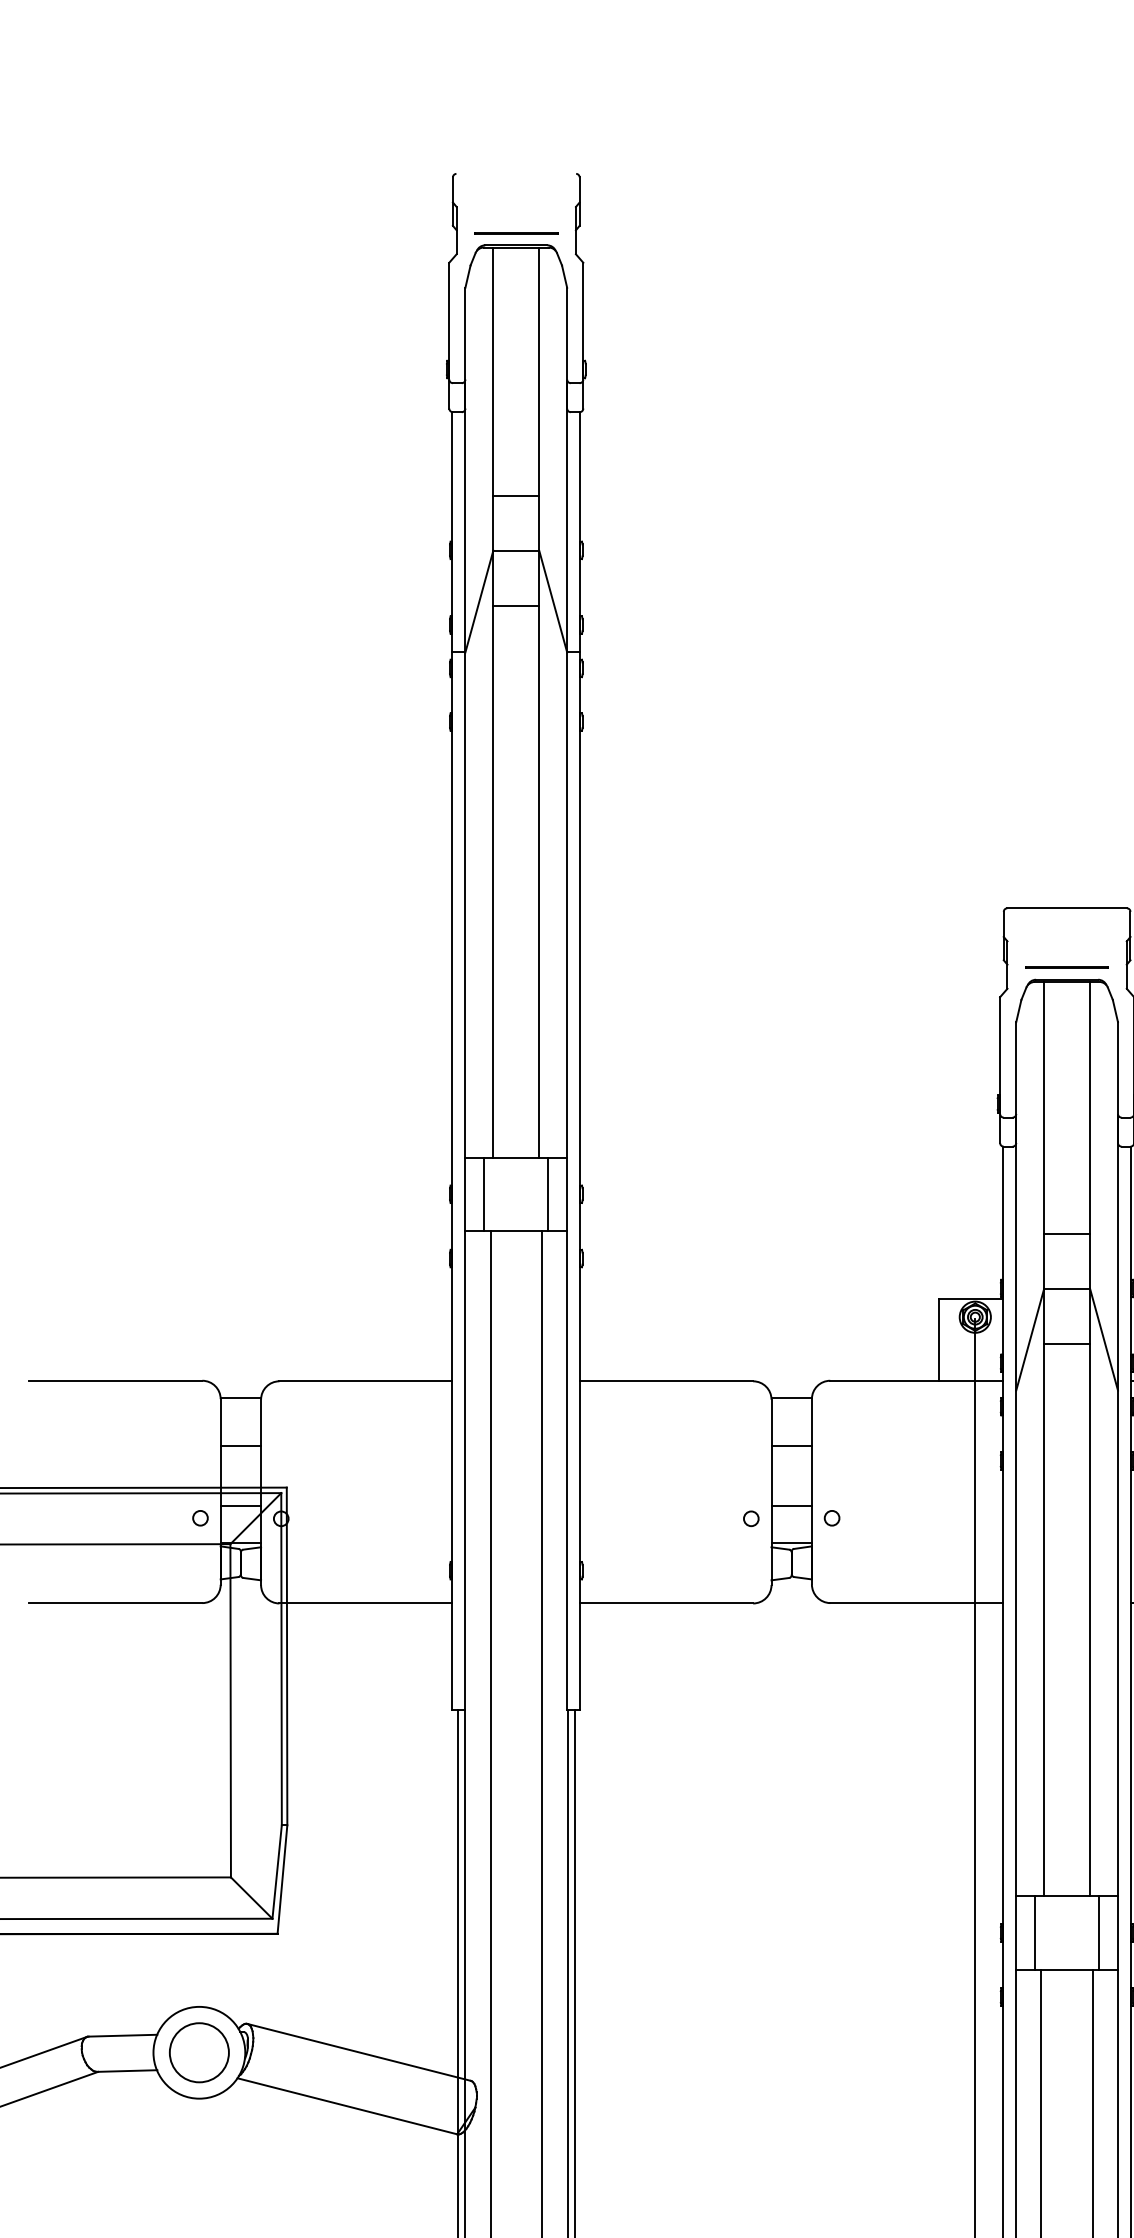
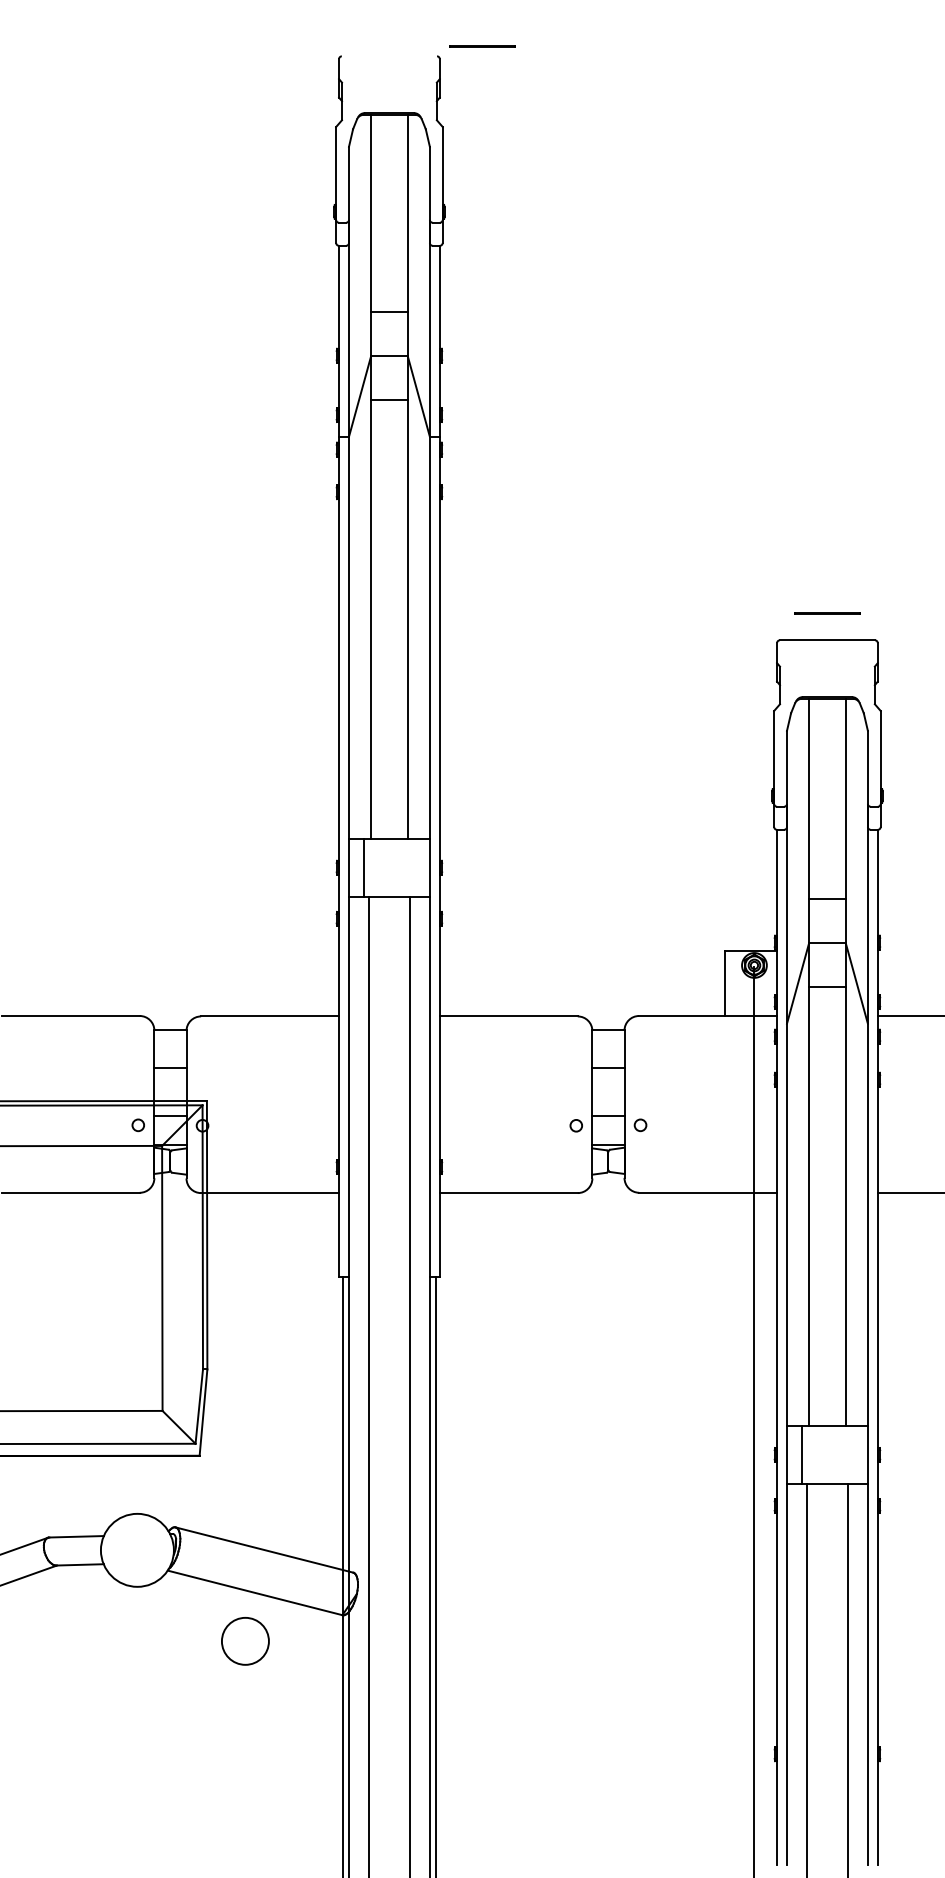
line: (516, 233) -> (482, 46), moved
line: (1067, 967) -> (827, 613), moved
line: (547, 1194) -> (414, 867), removed
line: (1098, 1932) -> (852, 1454), removed
circle: (199, 2052) -> (245, 1641), moved

